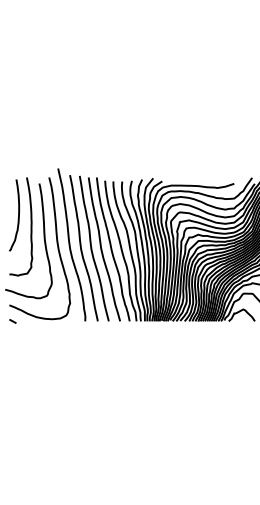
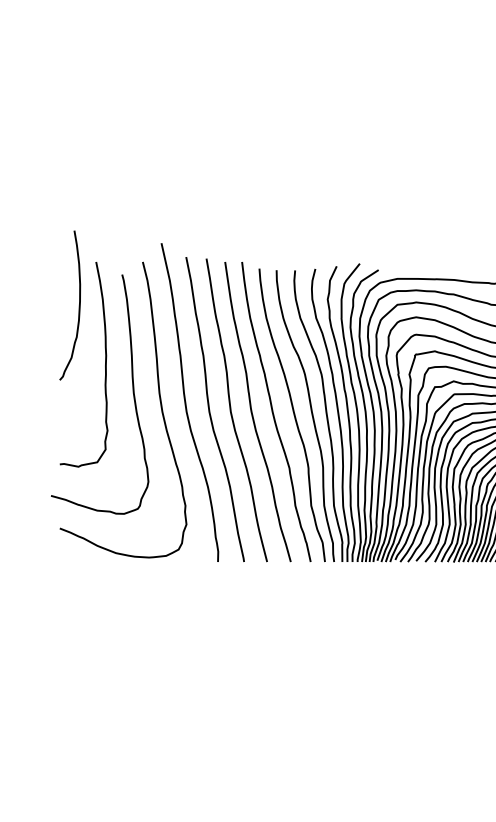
curve: (18, 215) -> (78, 305), moved
line: (12, 321) -> (66, 562), removed

